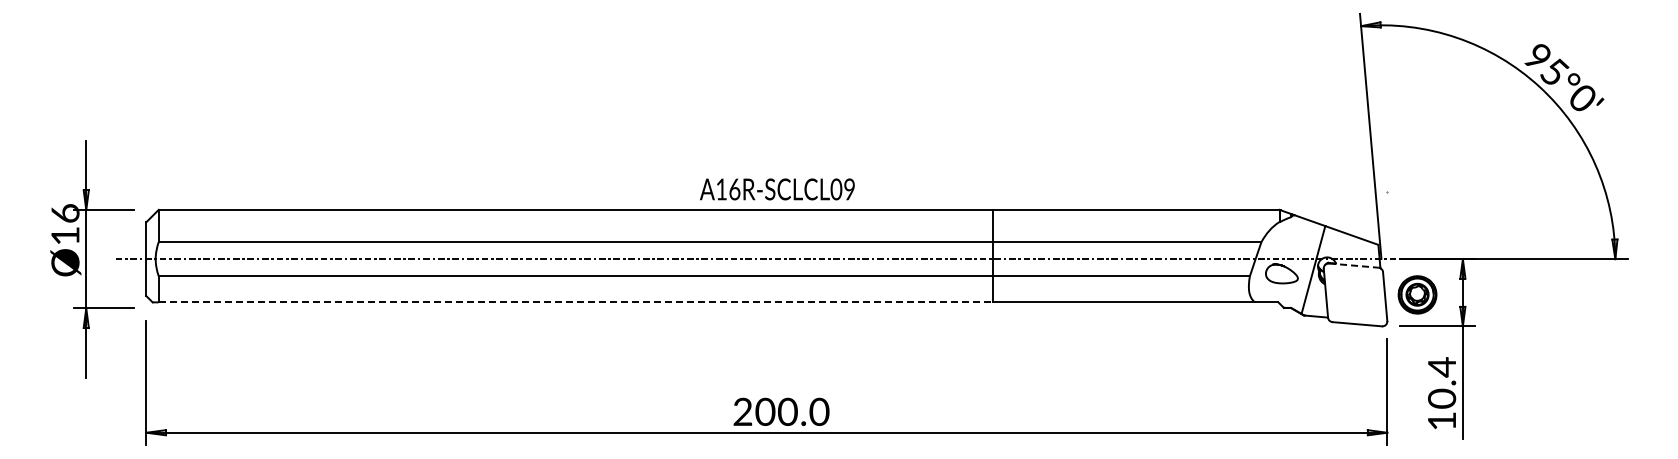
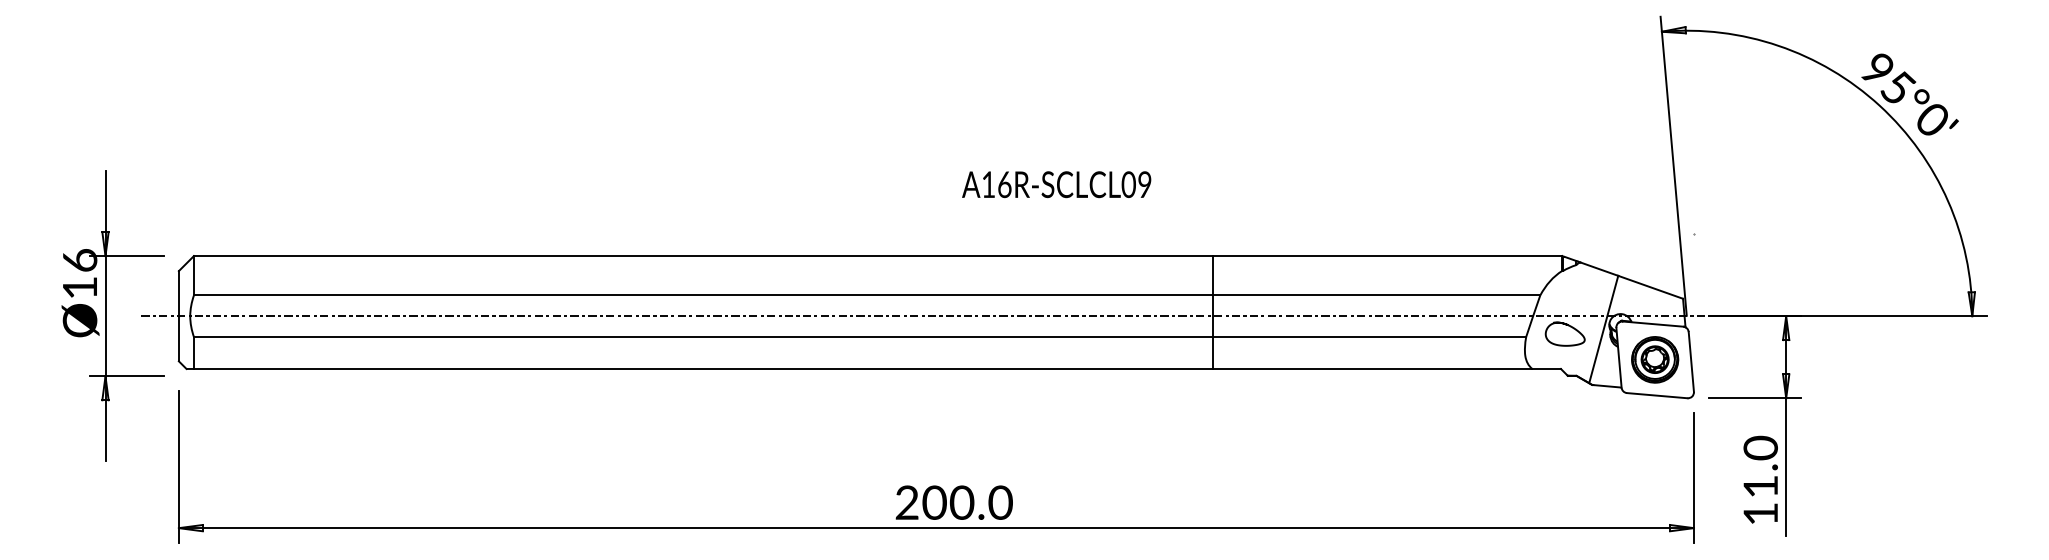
text: (777, 189) -> (1056, 184), moved
line: (1353, 265) -> (1652, 323), dashed -> solid
part: (1417, 294) -> (1655, 359), moved
line: (576, 302) -> (704, 369), dashed -> solid
text: (1442, 382) -> (1761, 466), 10.4 -> 11.0

